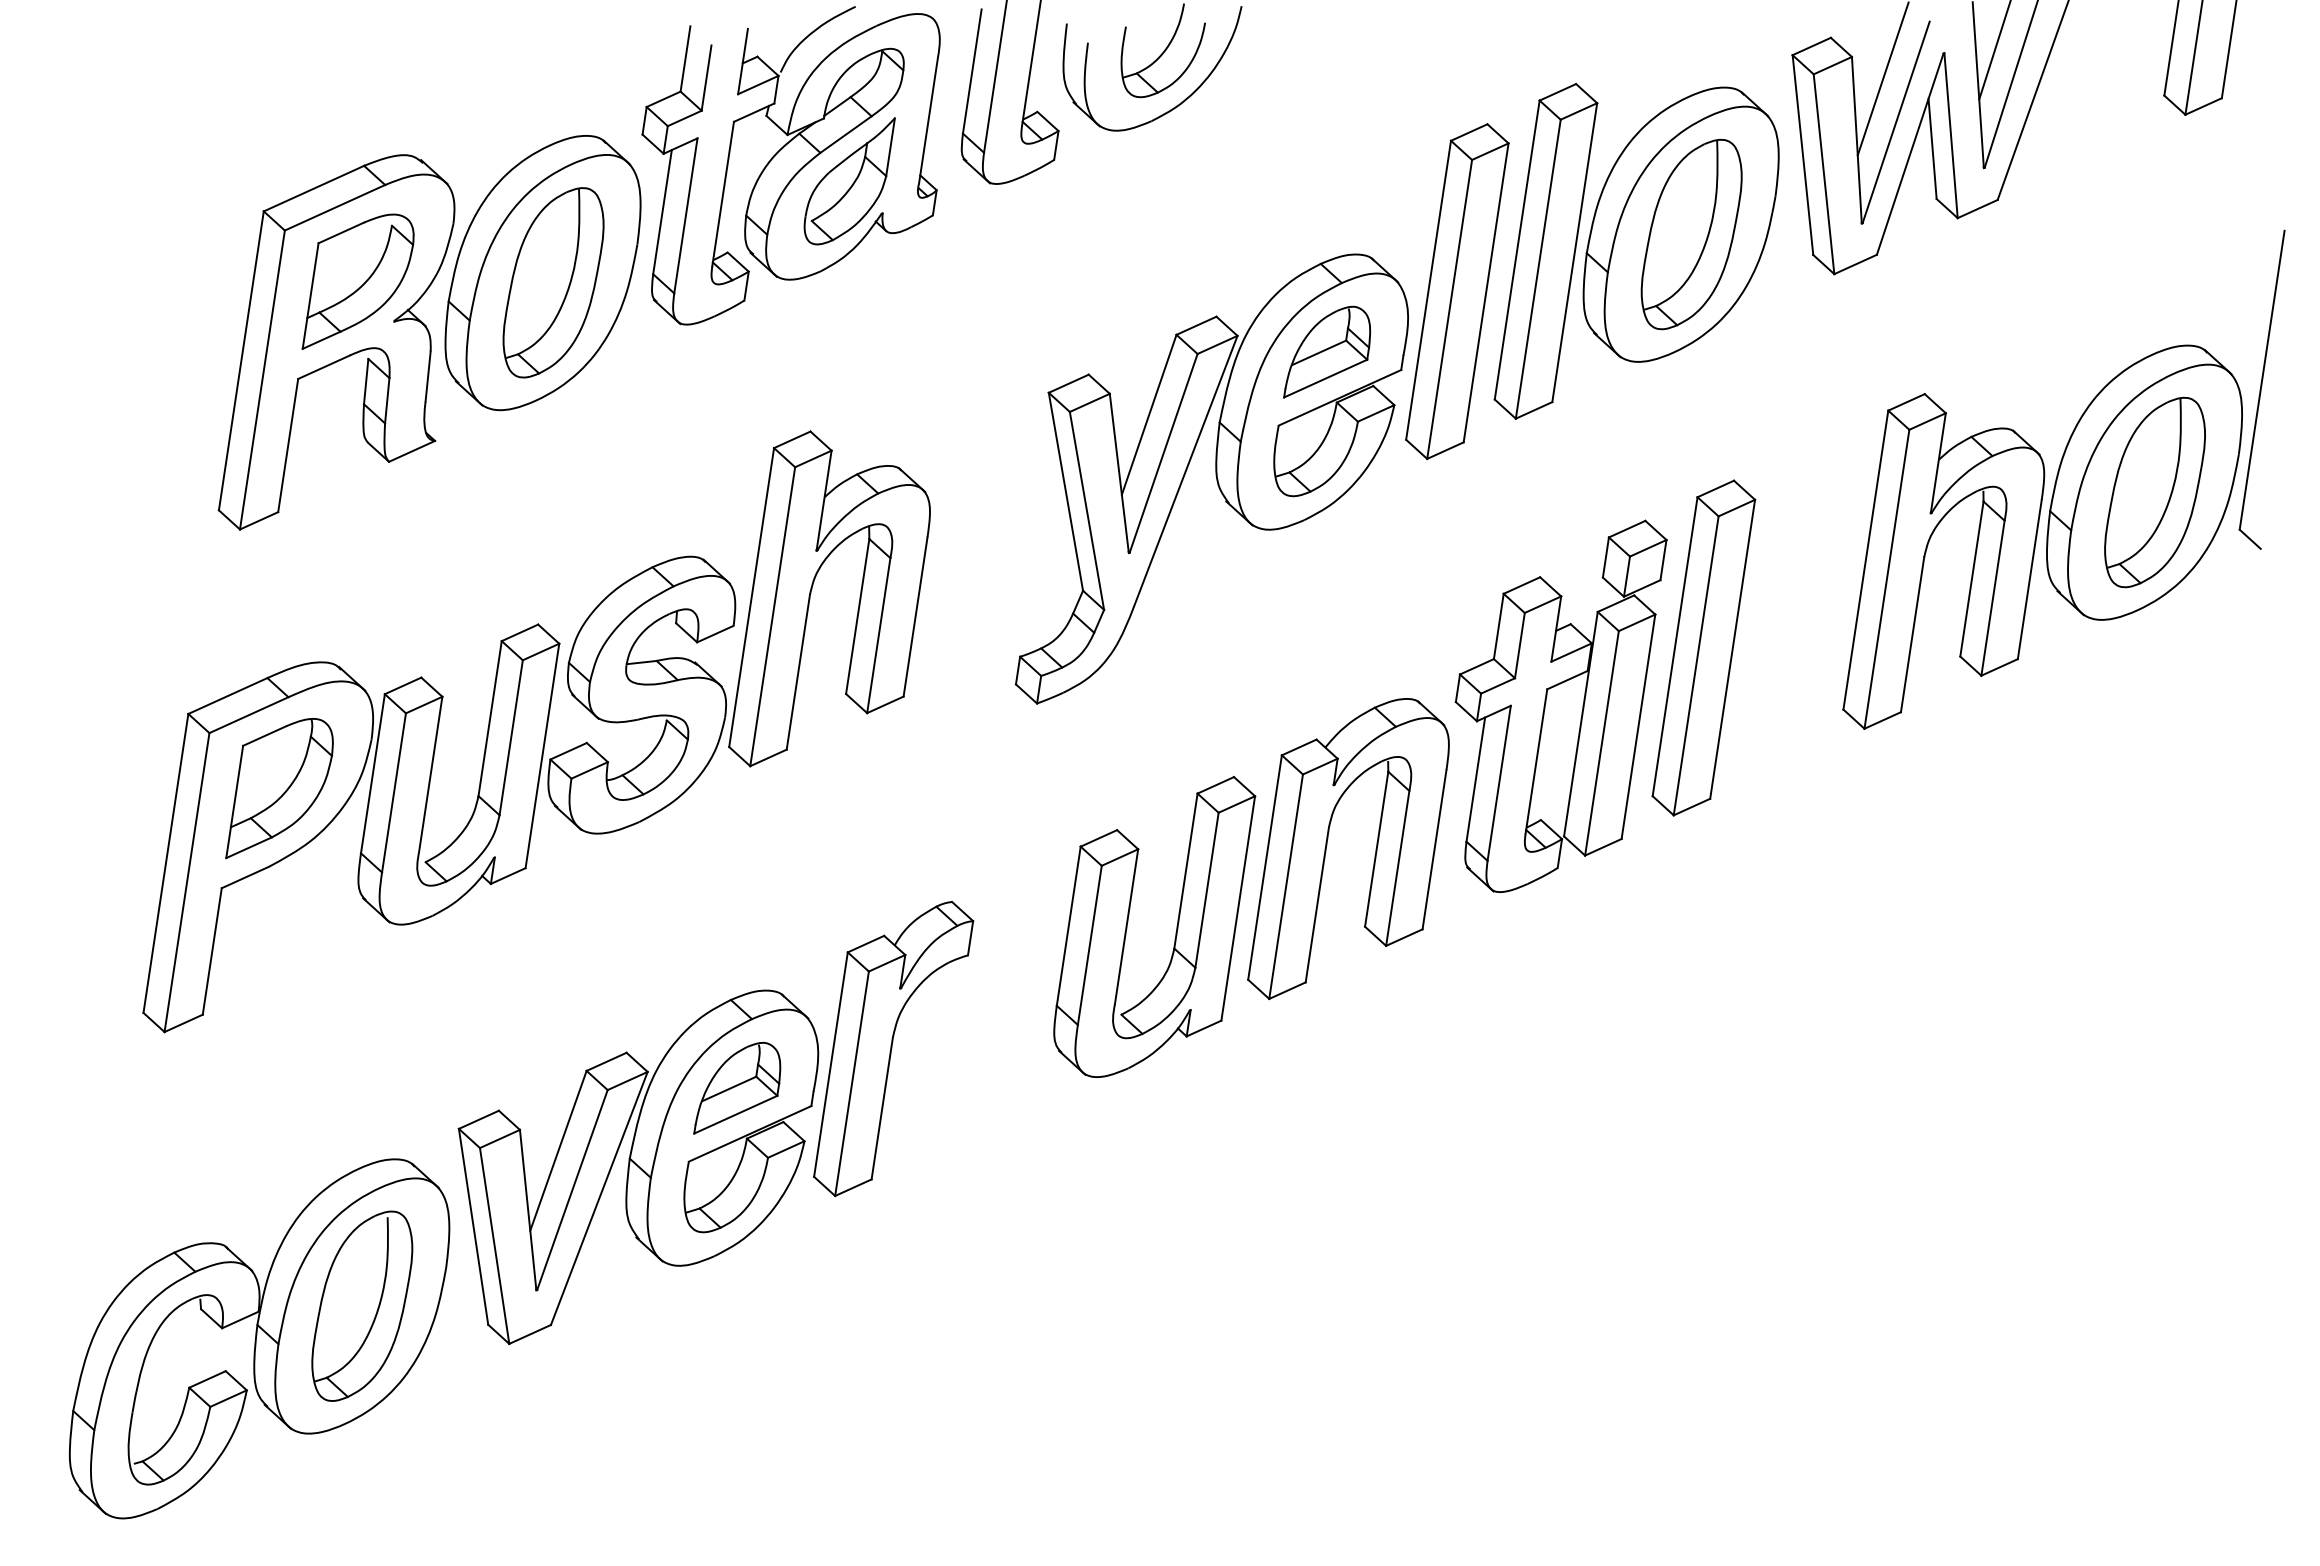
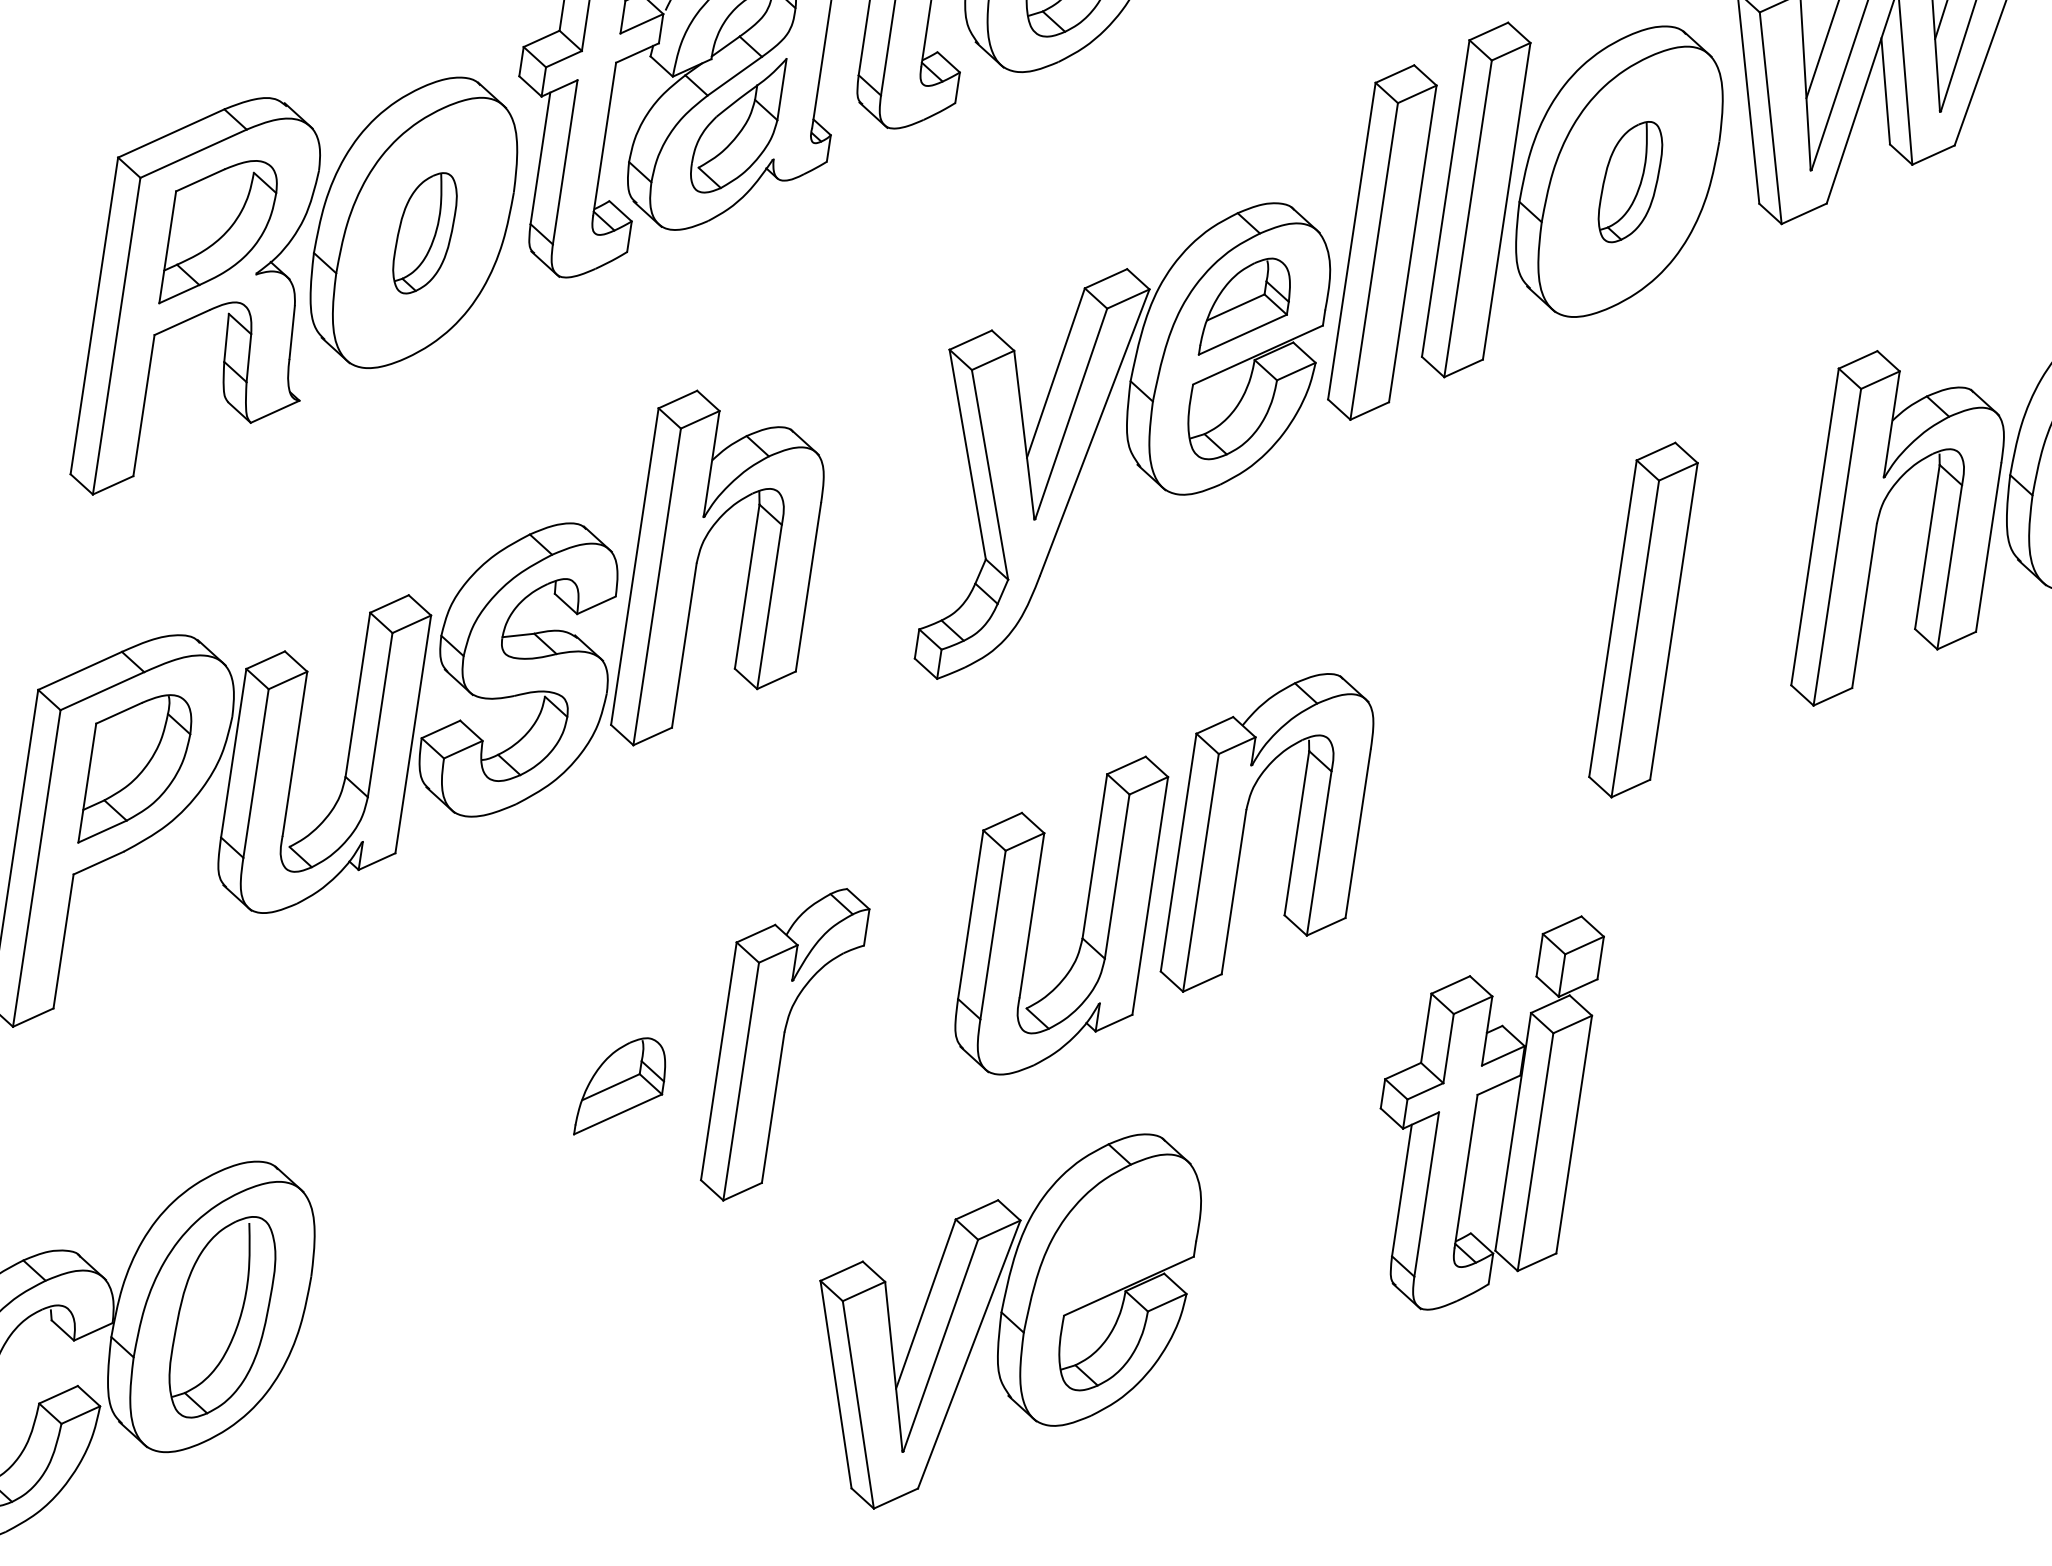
part: (1691, 234) -> (1630, 182), size x0.6
part: (553, 282) -> (424, 232), size x0.6
part: (1560, 705) -> (1491, 1112), moved
part: (638, 1166) -> (1010, 1320), moved

